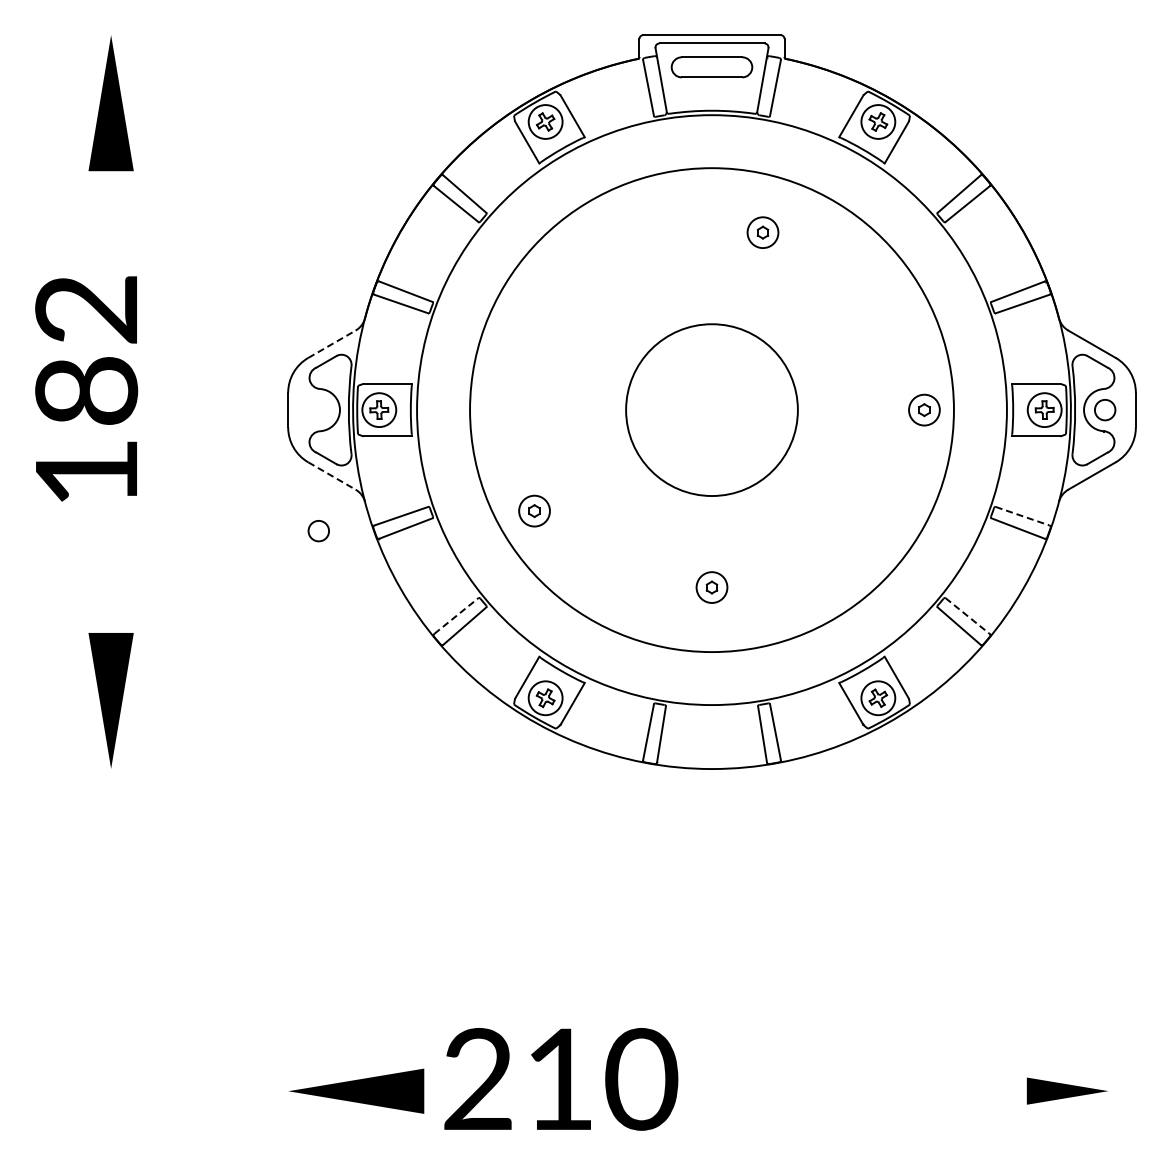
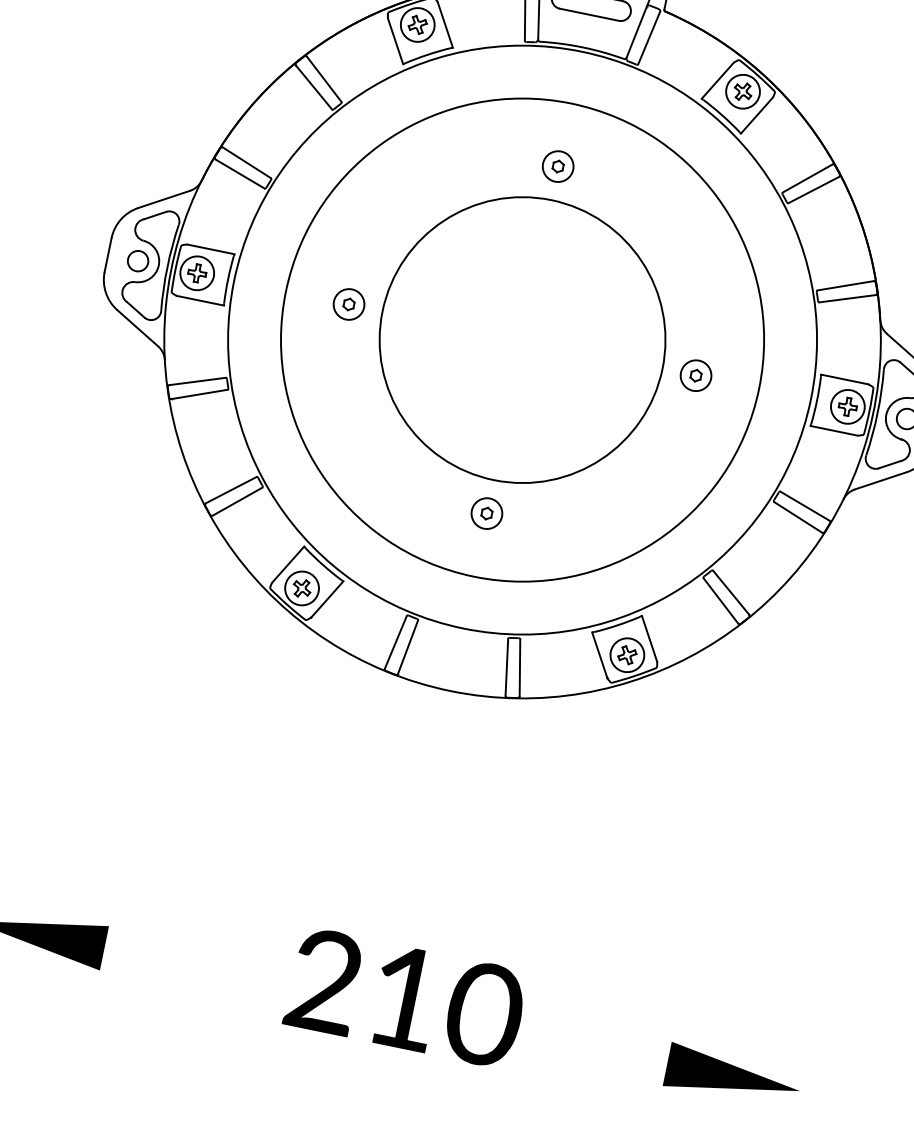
part: (762, 232) -> (557, 166), moved
line: (332, 344) -> (164, 199), dashed -> solid
circle: (711, 409) -> (522, 339), size x1.67
part: (924, 409) -> (696, 375), moved
line: (332, 476) -> (138, 328), dashed -> solid
part: (534, 510) -> (349, 303), moved
line: (1023, 516) -> (805, 506), dashed -> solid
circle: (318, 531) -> (137, 261), moved
line: (456, 615) -> (231, 489), dashed -> solid
line: (967, 616) -> (730, 593), dashed -> solid
text: (561, 1079) -> (406, 998), moved
part: (1067, 1090) -> (733, 1076), size x1.67

